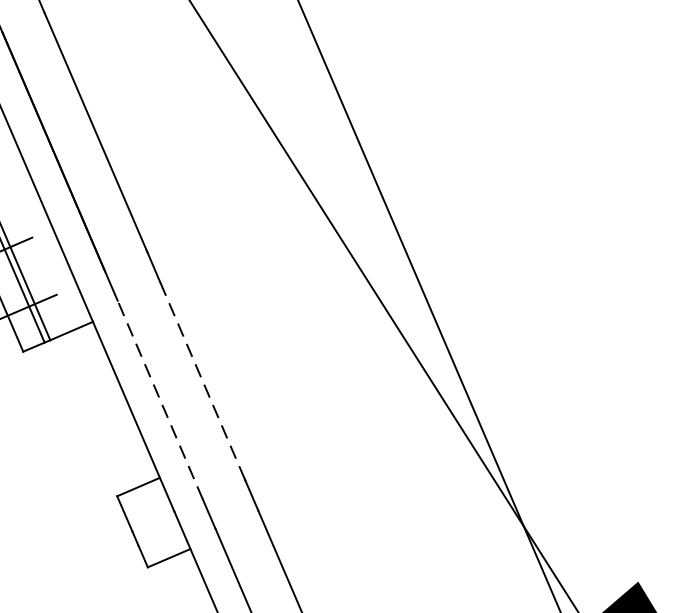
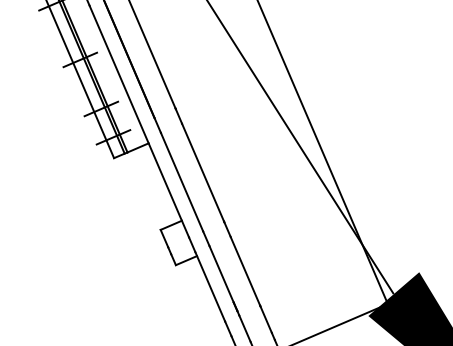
line: (201, 380) -> (202, 172), dashed -> solid
line: (161, 400) -> (182, 182), dashed -> solid

